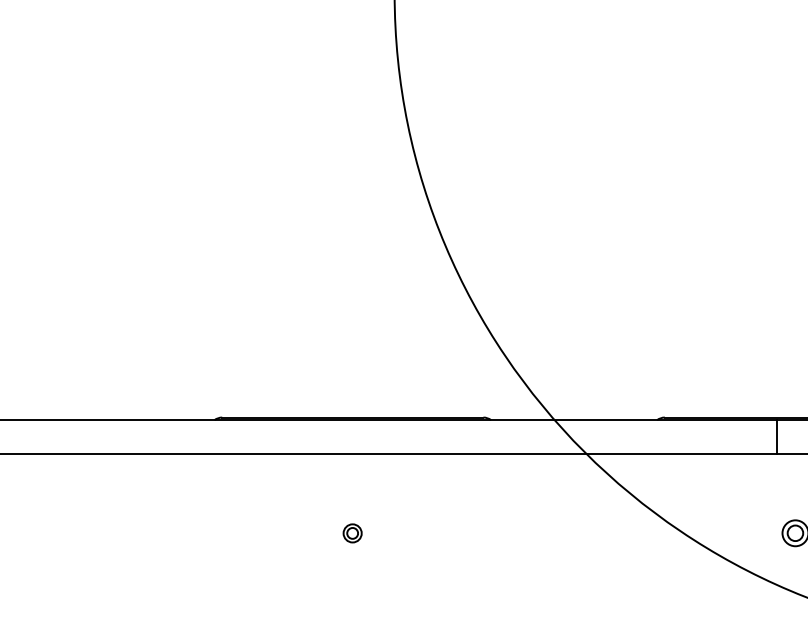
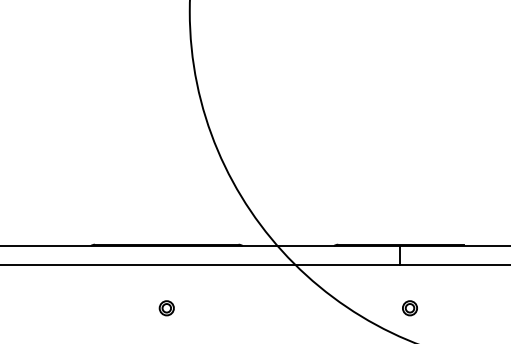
part: (352, 533) -> (166, 308), size x1.43

